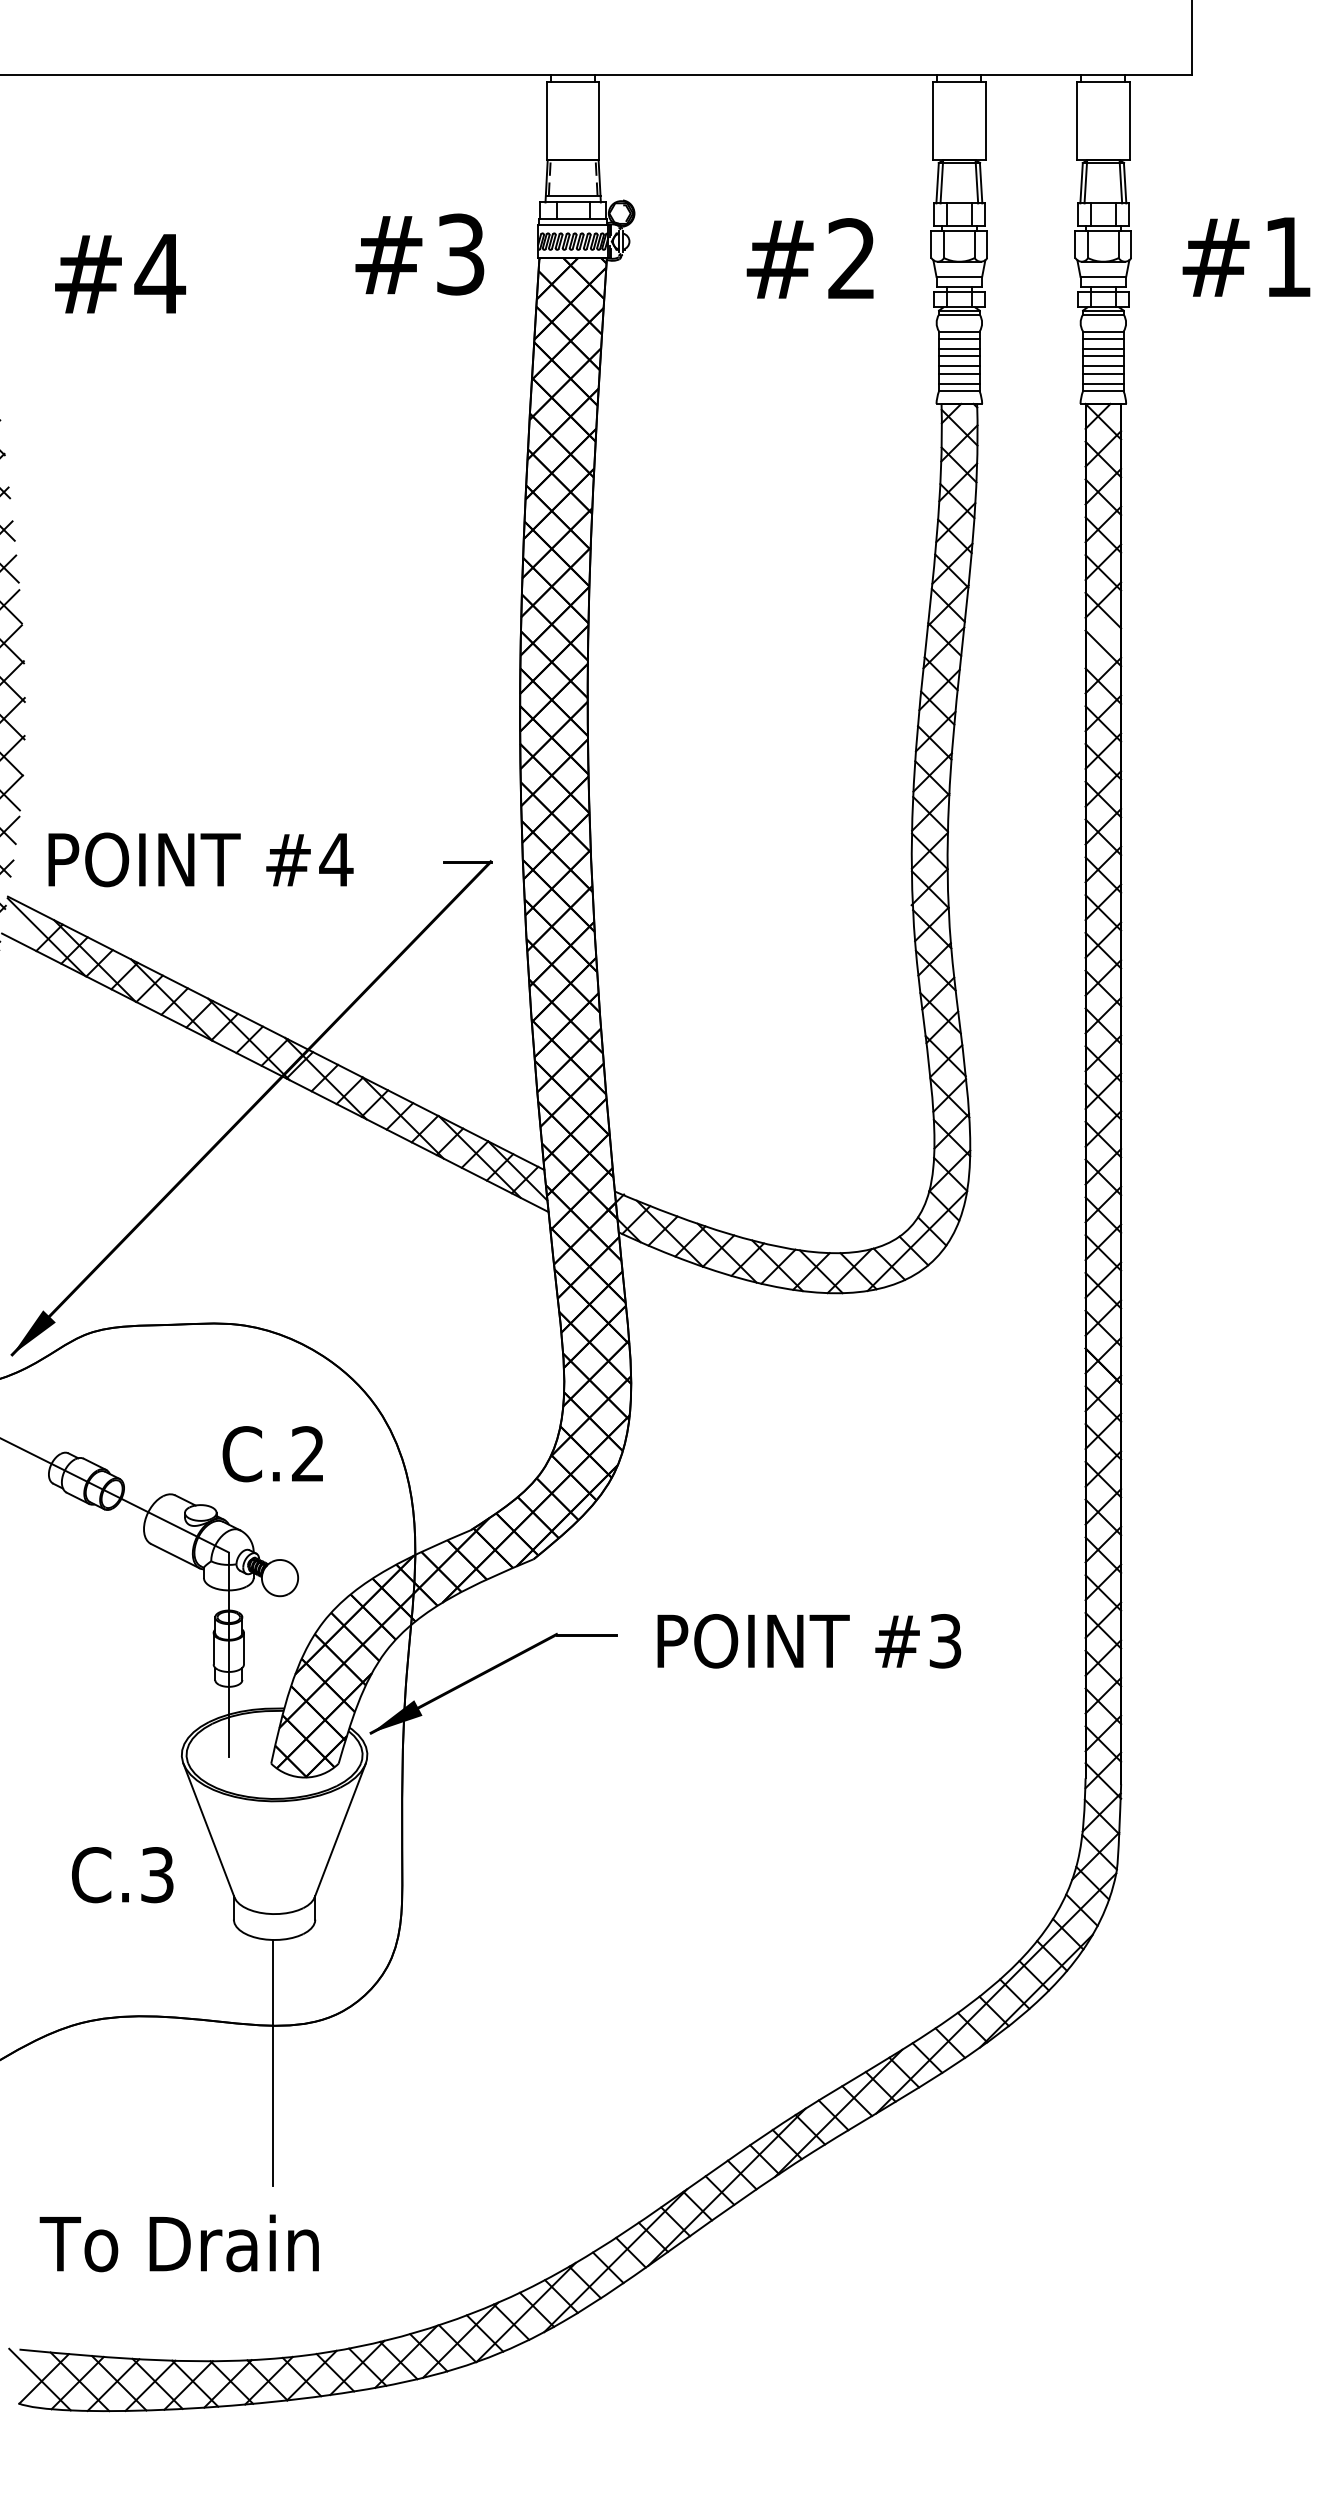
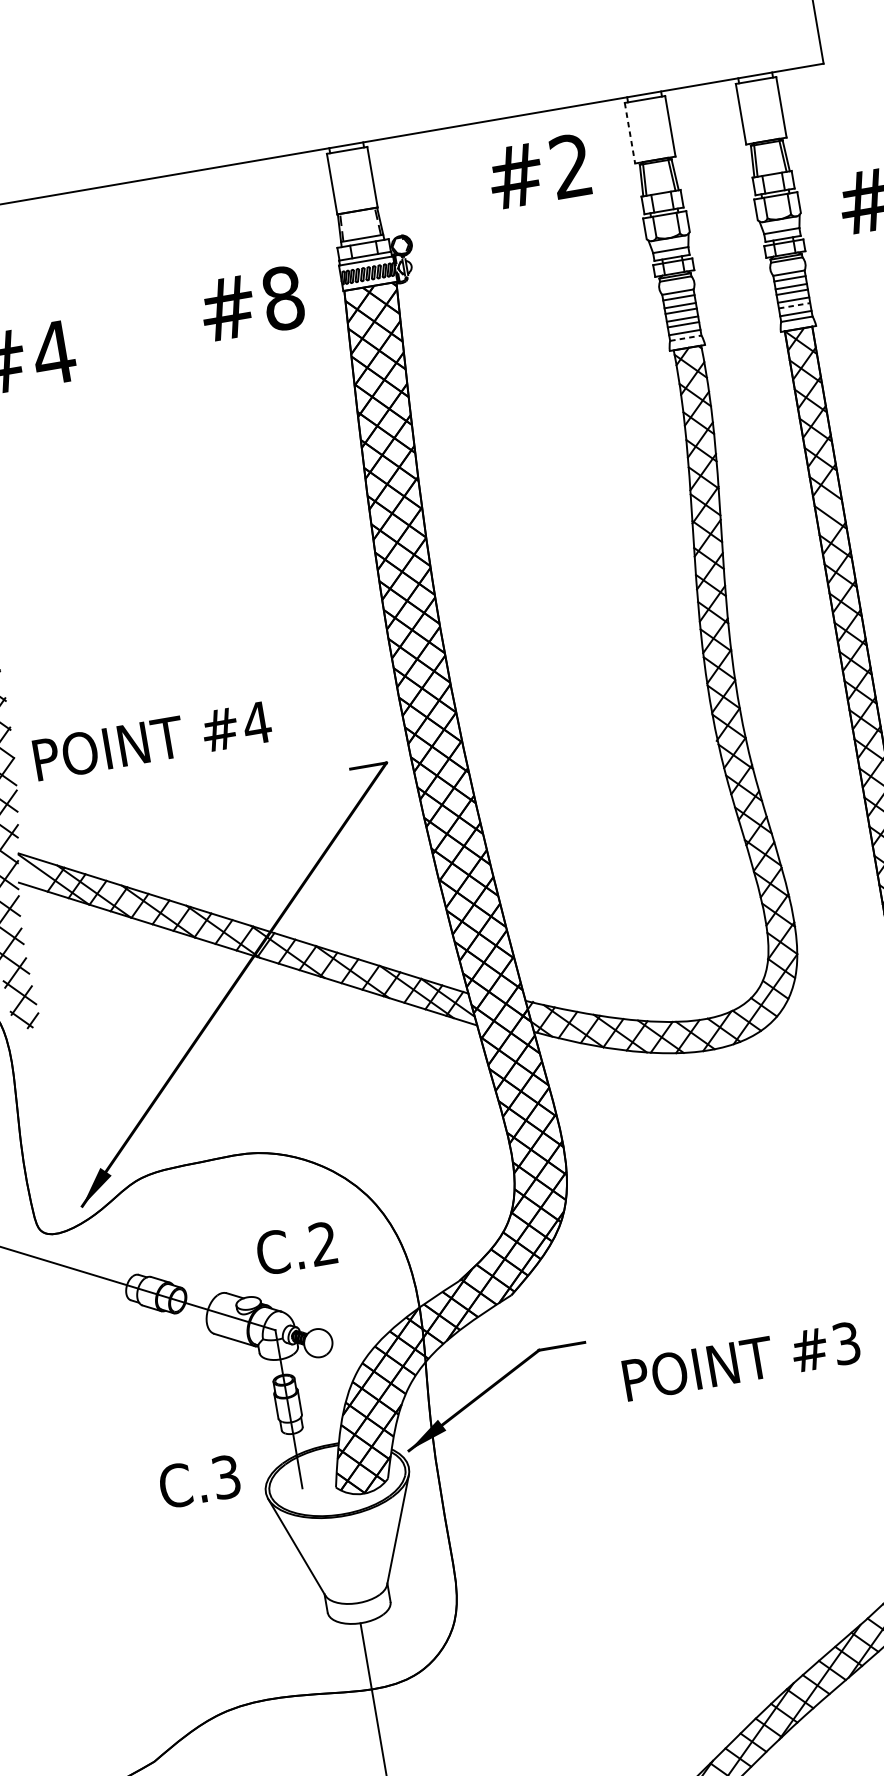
line: (933, 121) -> (630, 133), solid -> dashed
text: (460, 254) -> (283, 298), #3 -> #8
text: (809, 258) -> (538, 171), moved
line: (1103, 373) -> (794, 305), solid -> dashed
line: (959, 391) -> (685, 338), solid -> dashed
text: (200, 859) -> (152, 740), moved
text: (809, 1641) -> (741, 1361), moved
text: (122, 1875) -> (199, 1482), moved

